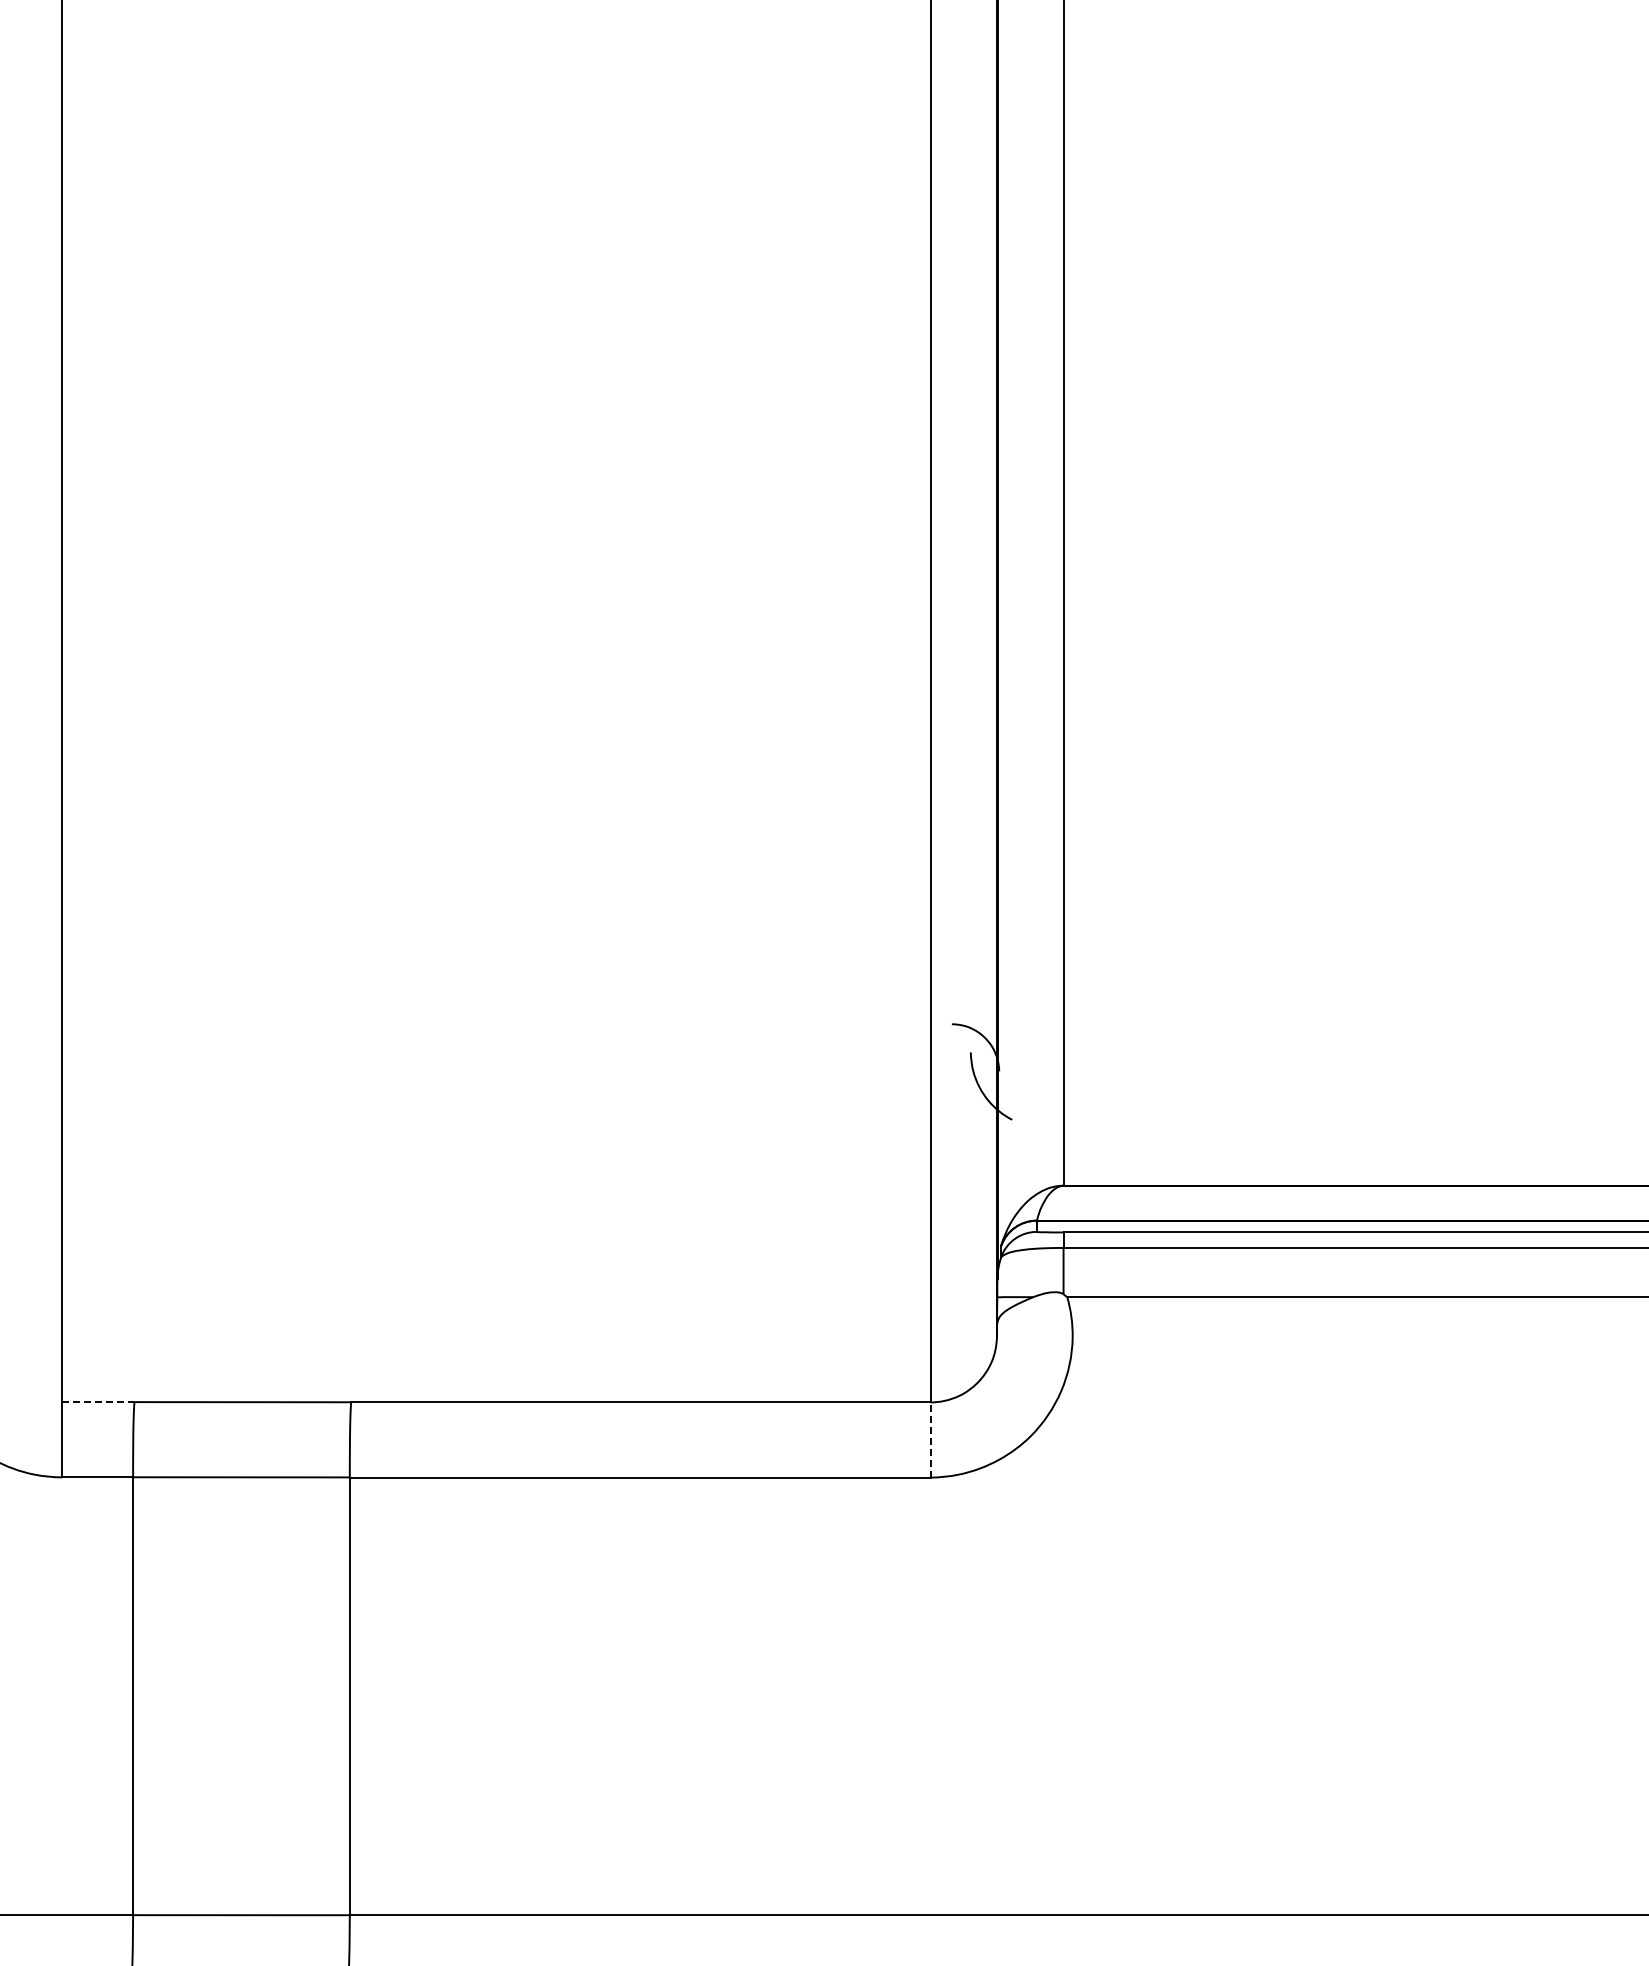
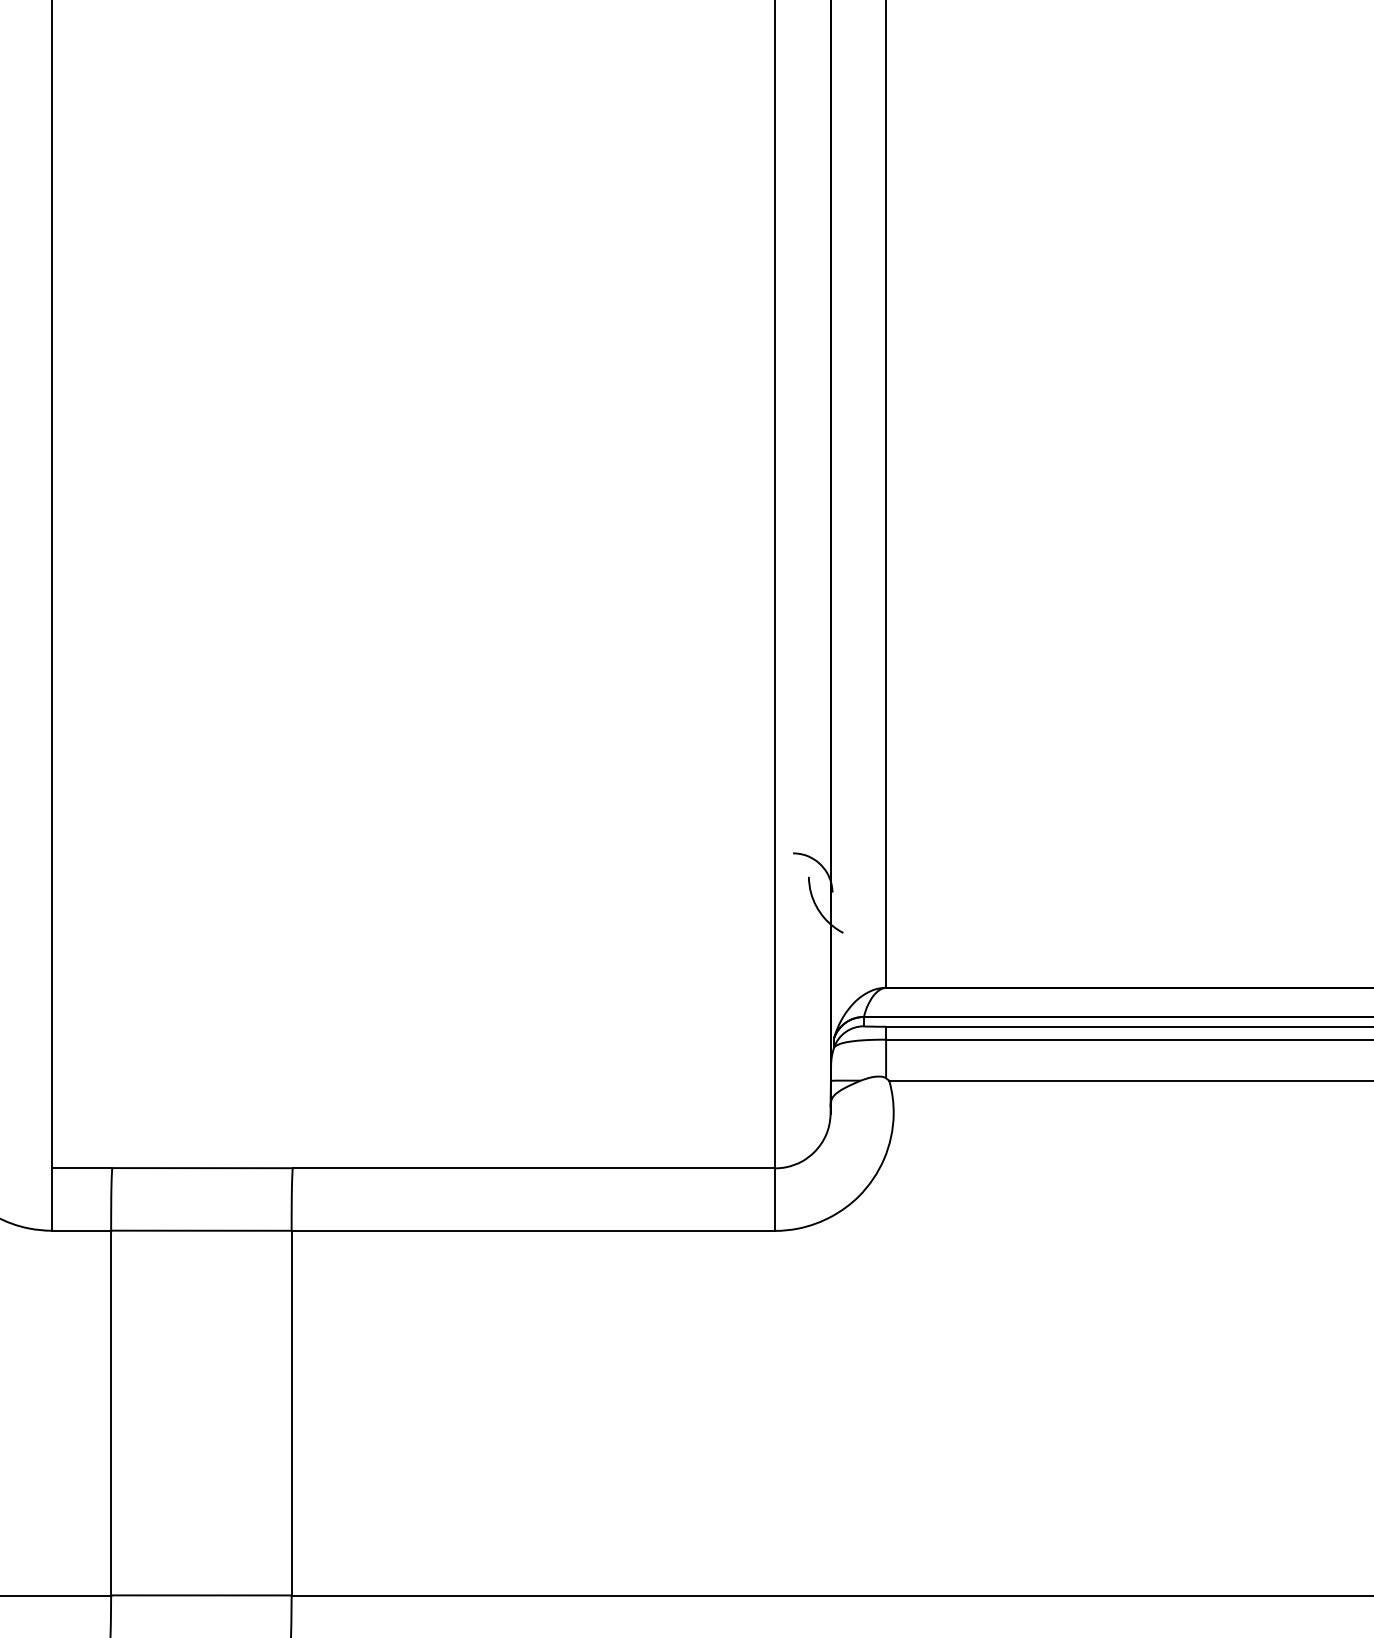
line: (97, 1402) -> (81, 1168), dashed -> solid
line: (930, 1439) -> (775, 1199), dashed -> solid

